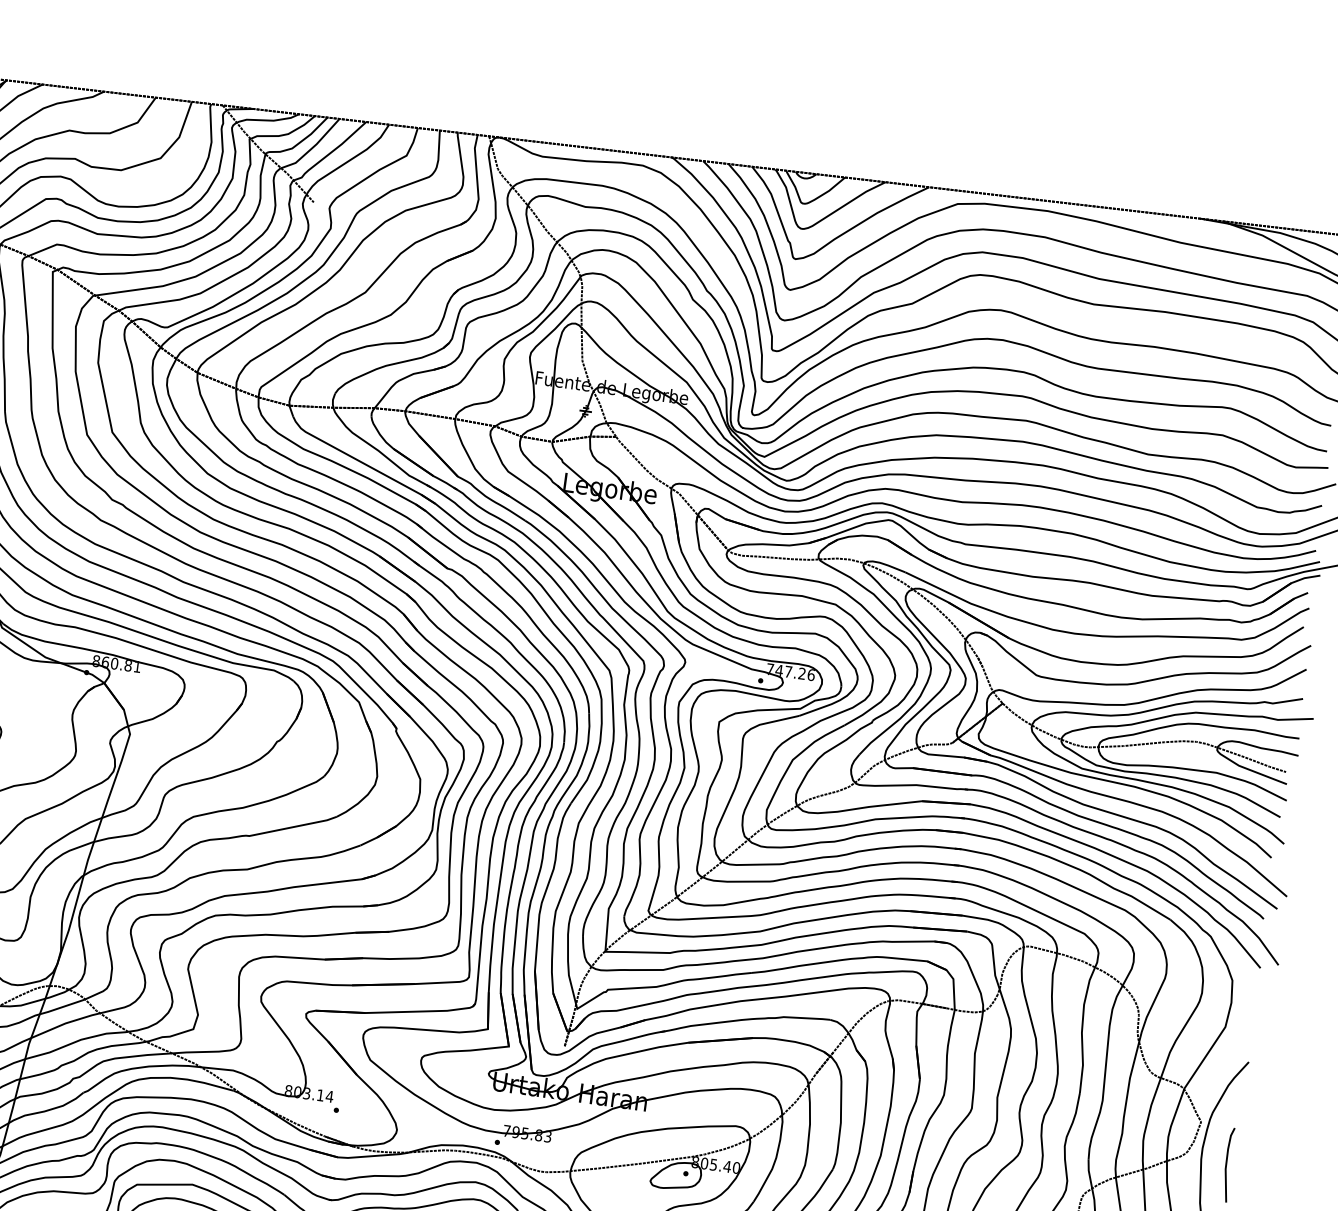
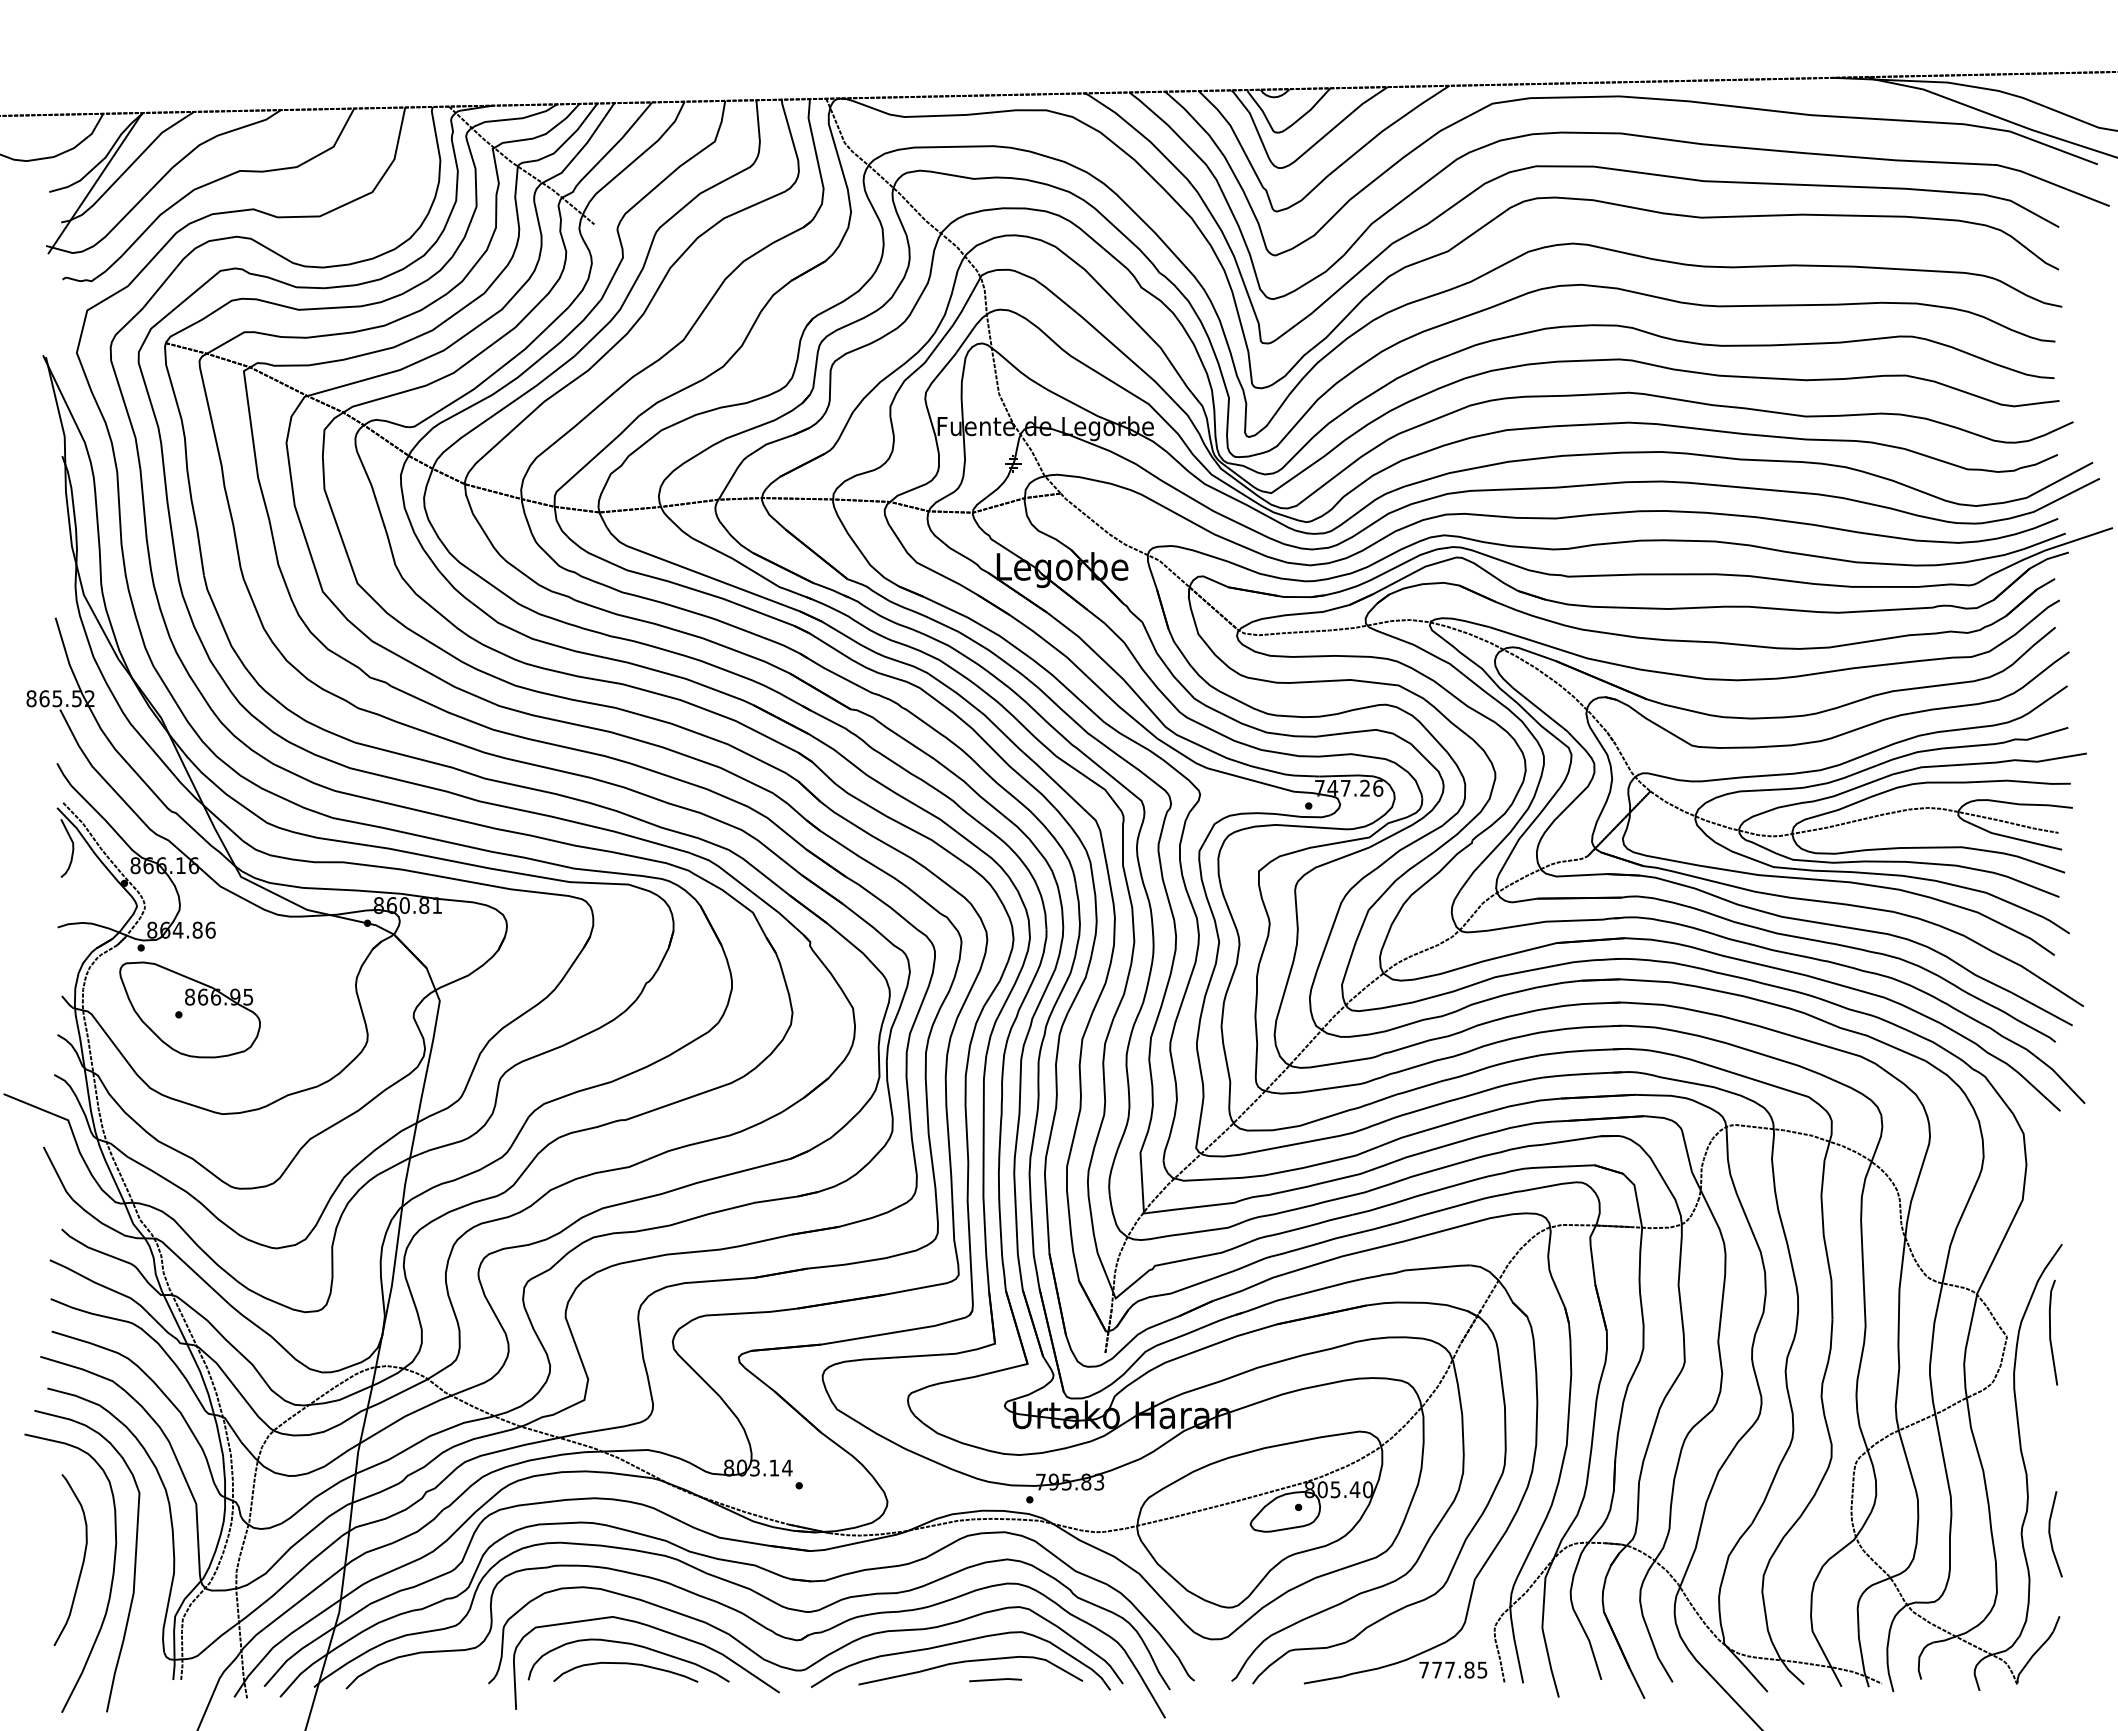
line: (1226, 1164) -> (2050, 1332), moved

